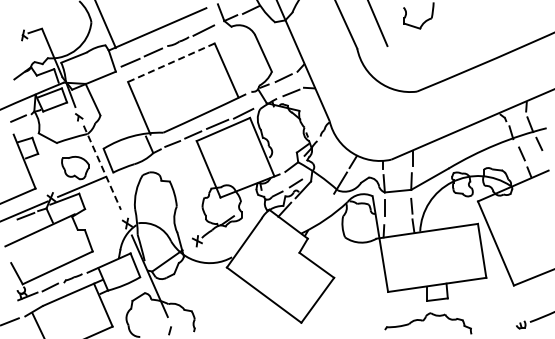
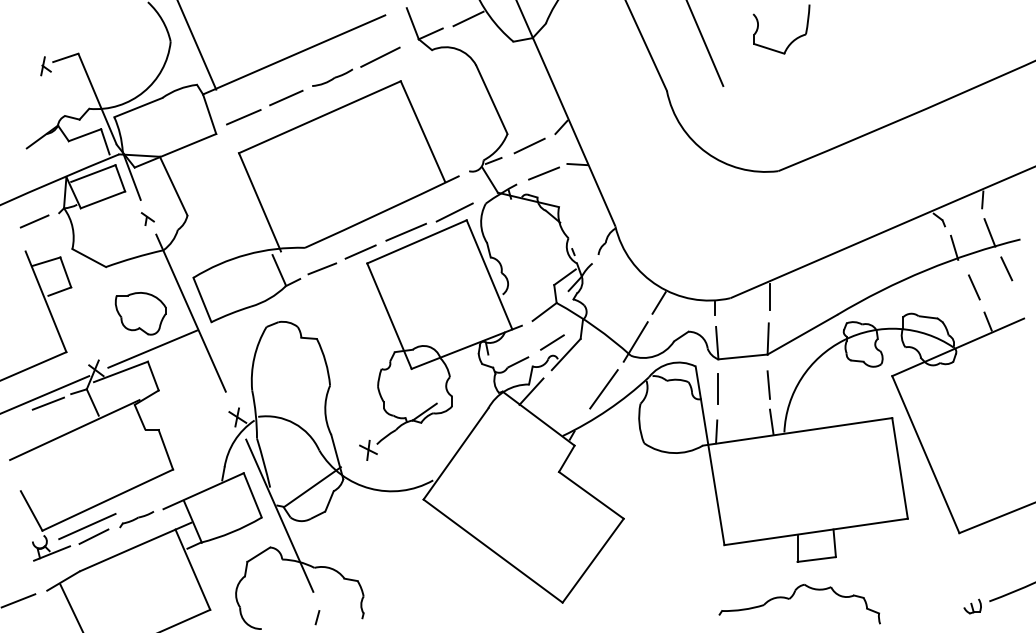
line: (171, 62) -> (320, 116), dashed -> solid
line: (102, 167) -> (191, 312), dashed -> solid
line: (323, 208) -> (603, 389), added
line: (46, 281) -> (86, 525), added

